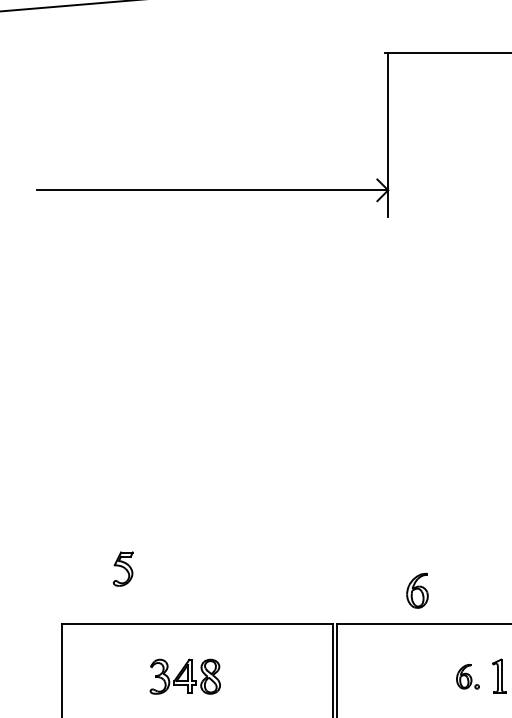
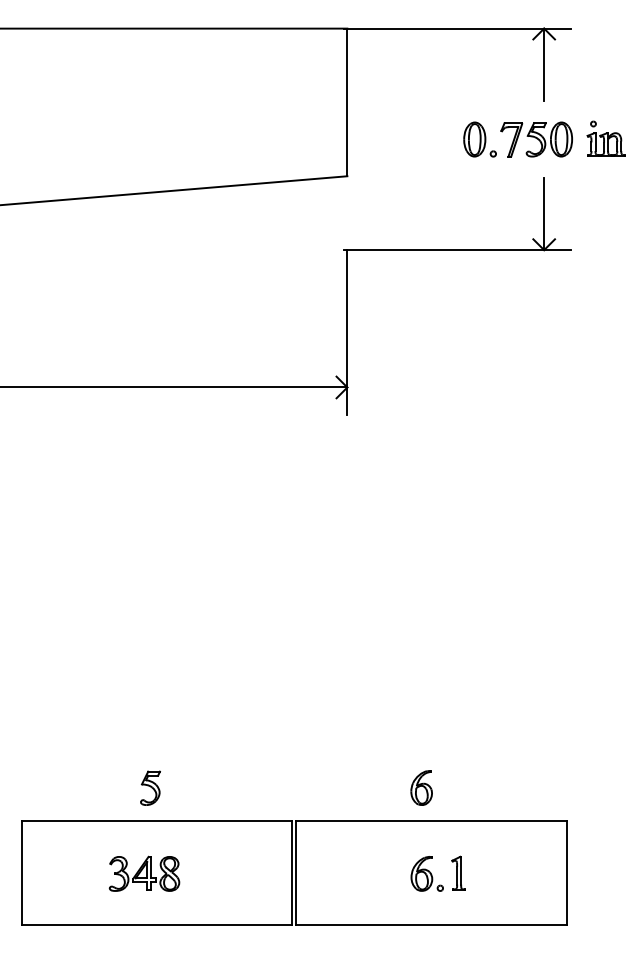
part: (123, 568) -> (150, 787), moved
part: (417, 590) -> (421, 787), moved
part: (467, 676) -> (426, 873), size x1.43

